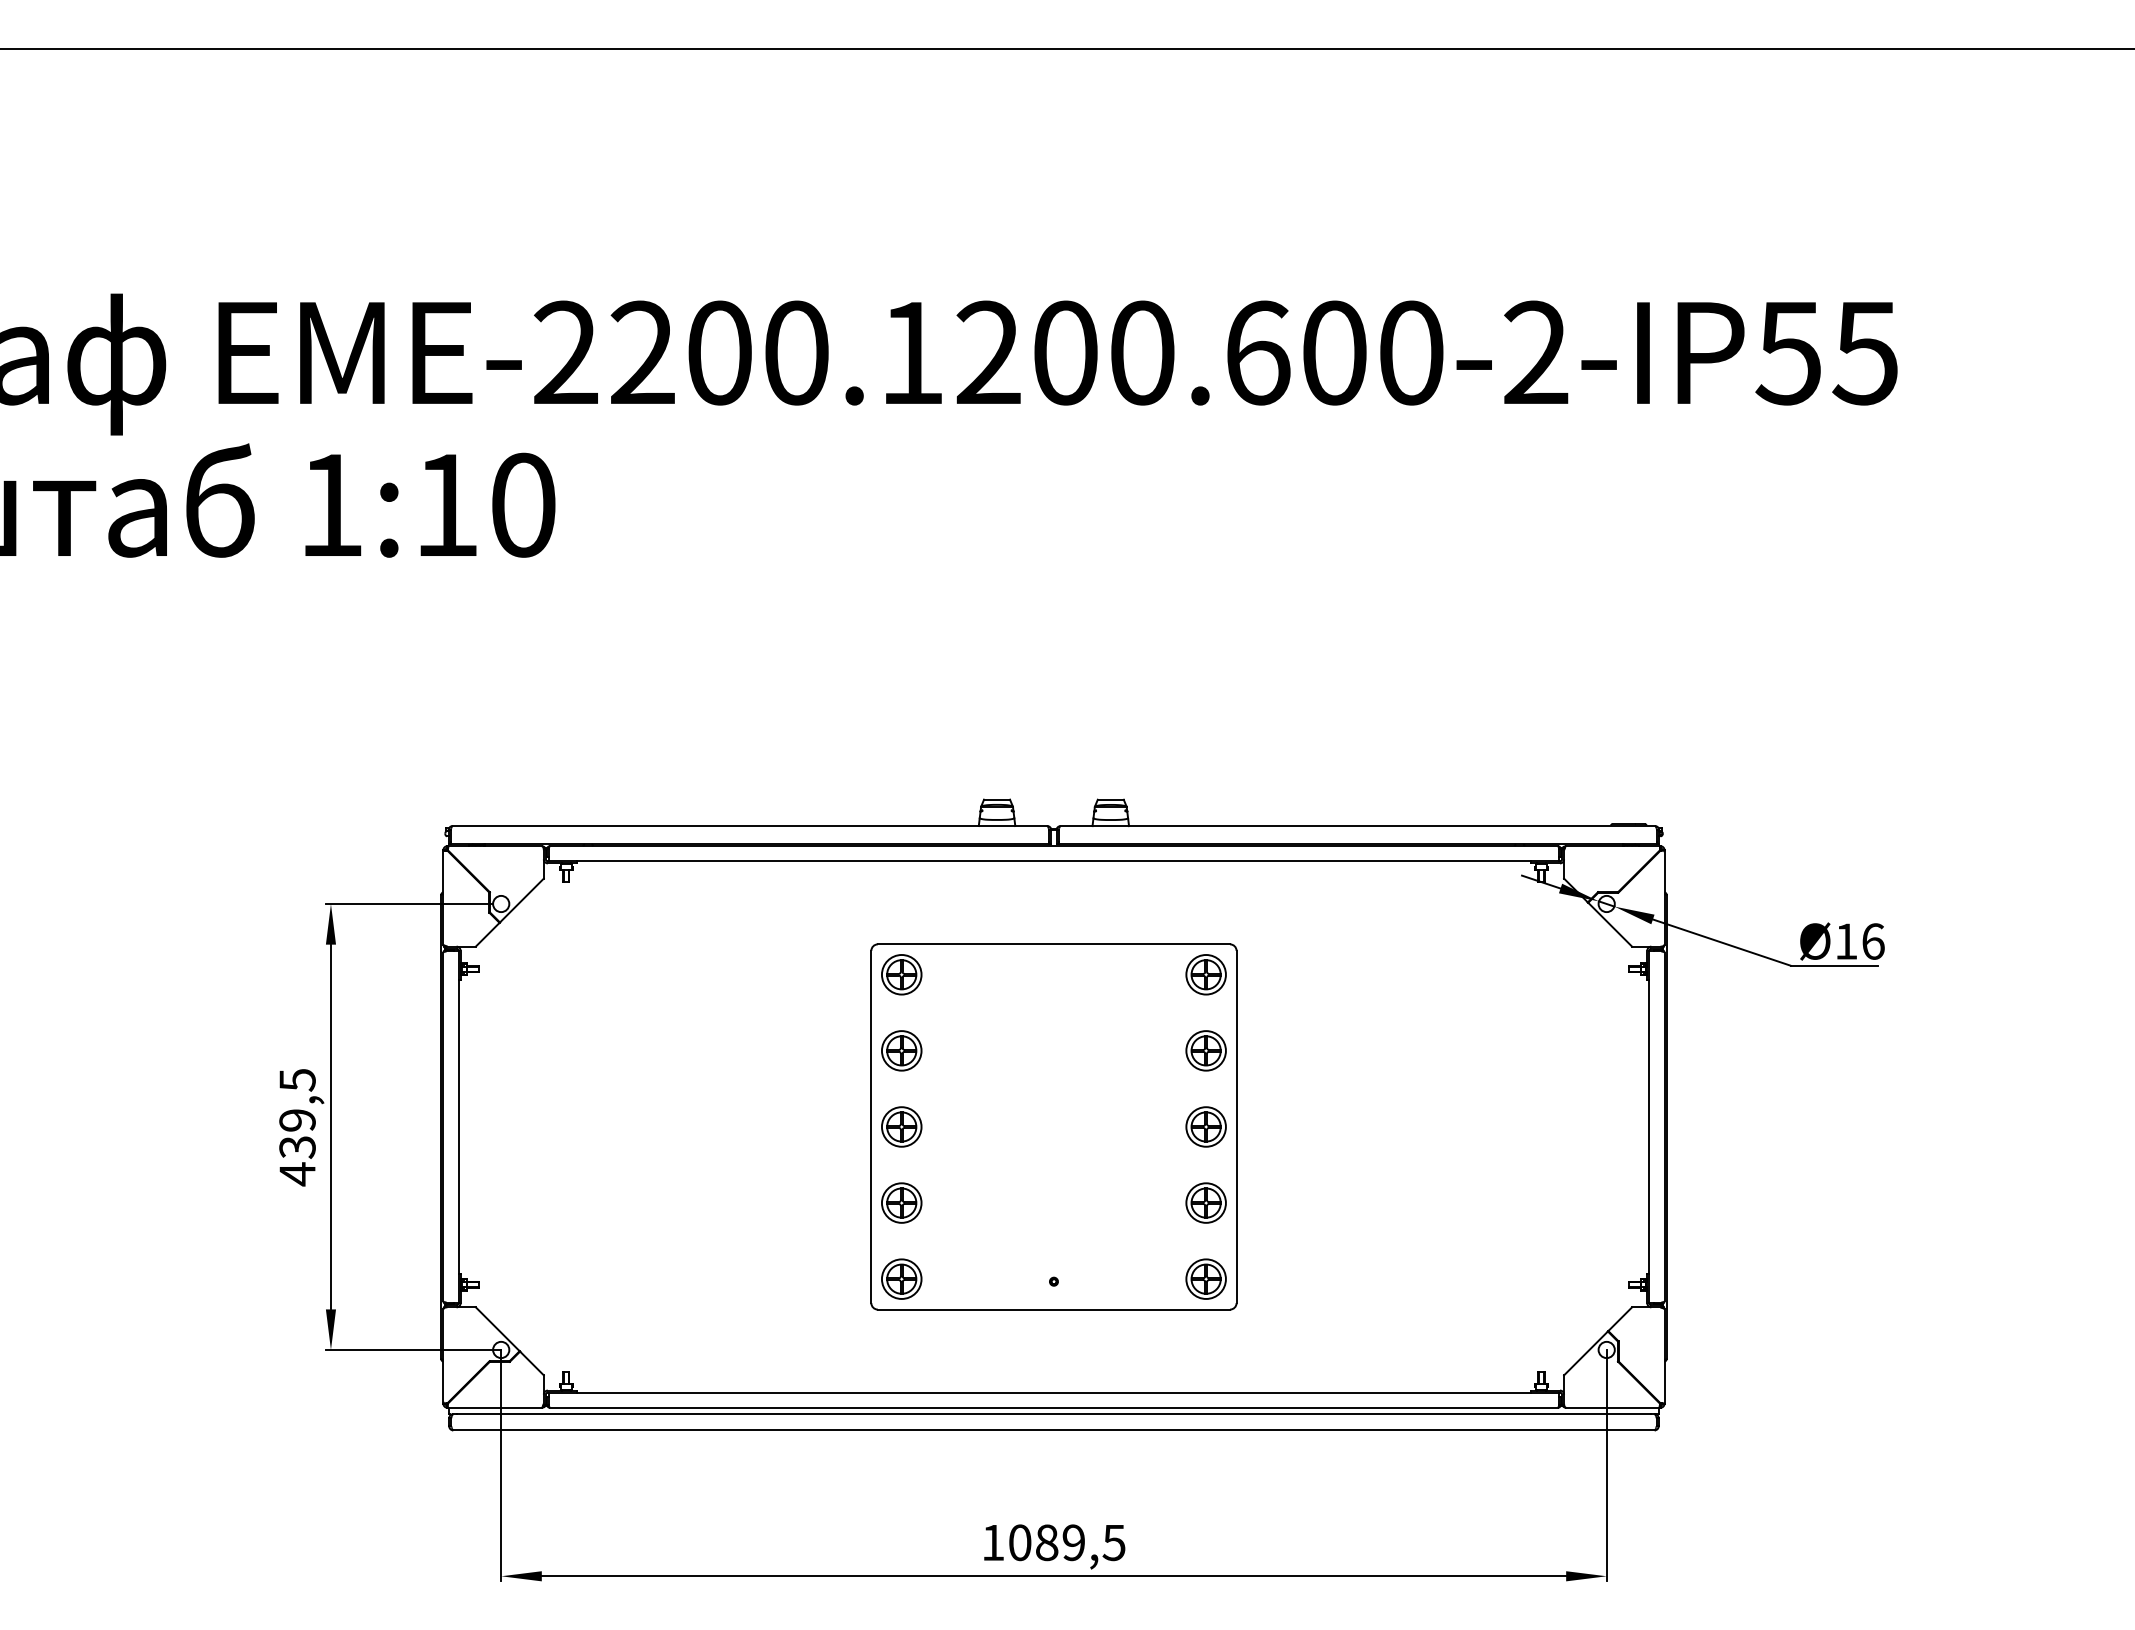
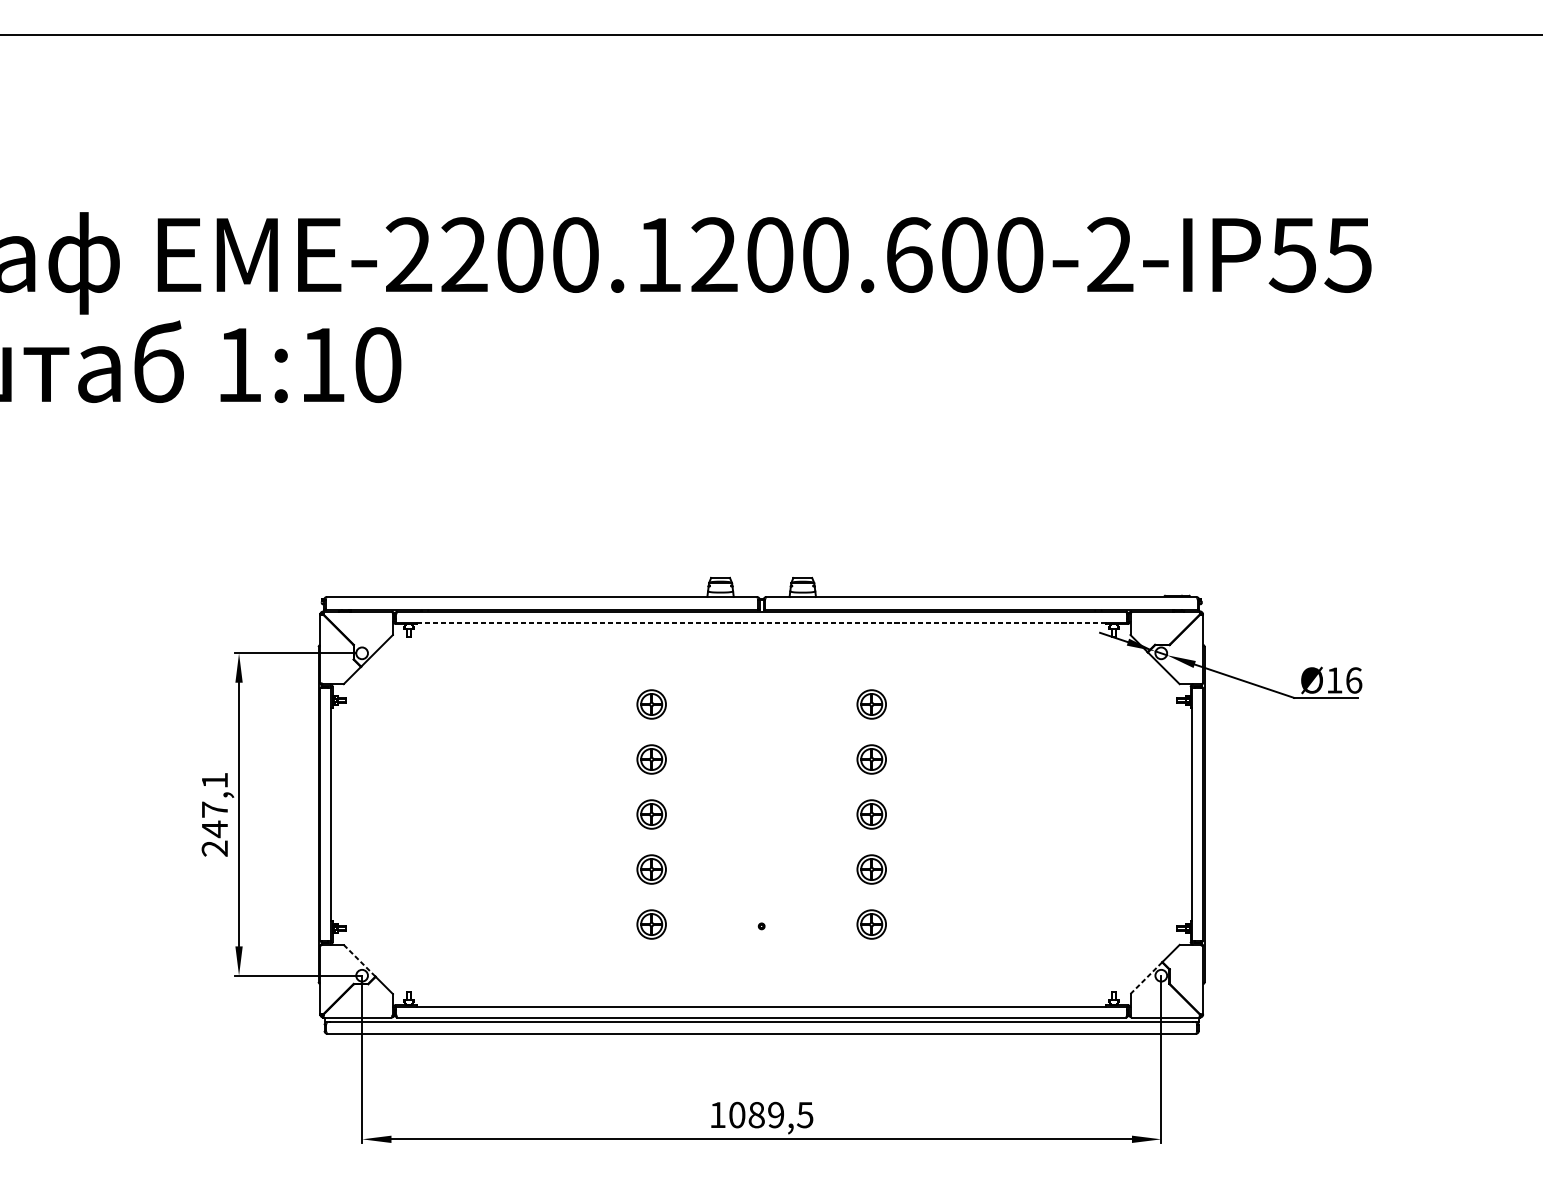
line: (1053, 861) -> (761, 622), solid -> dashed
part: (1053, 1126) -> (761, 814), removed
text: (297, 1127) -> (214, 814), 439,5 -> 247,1
line: (497, 1329) -> (359, 960), solid -> dashed
line: (1586, 1353) -> (1146, 978), solid -> dashed

